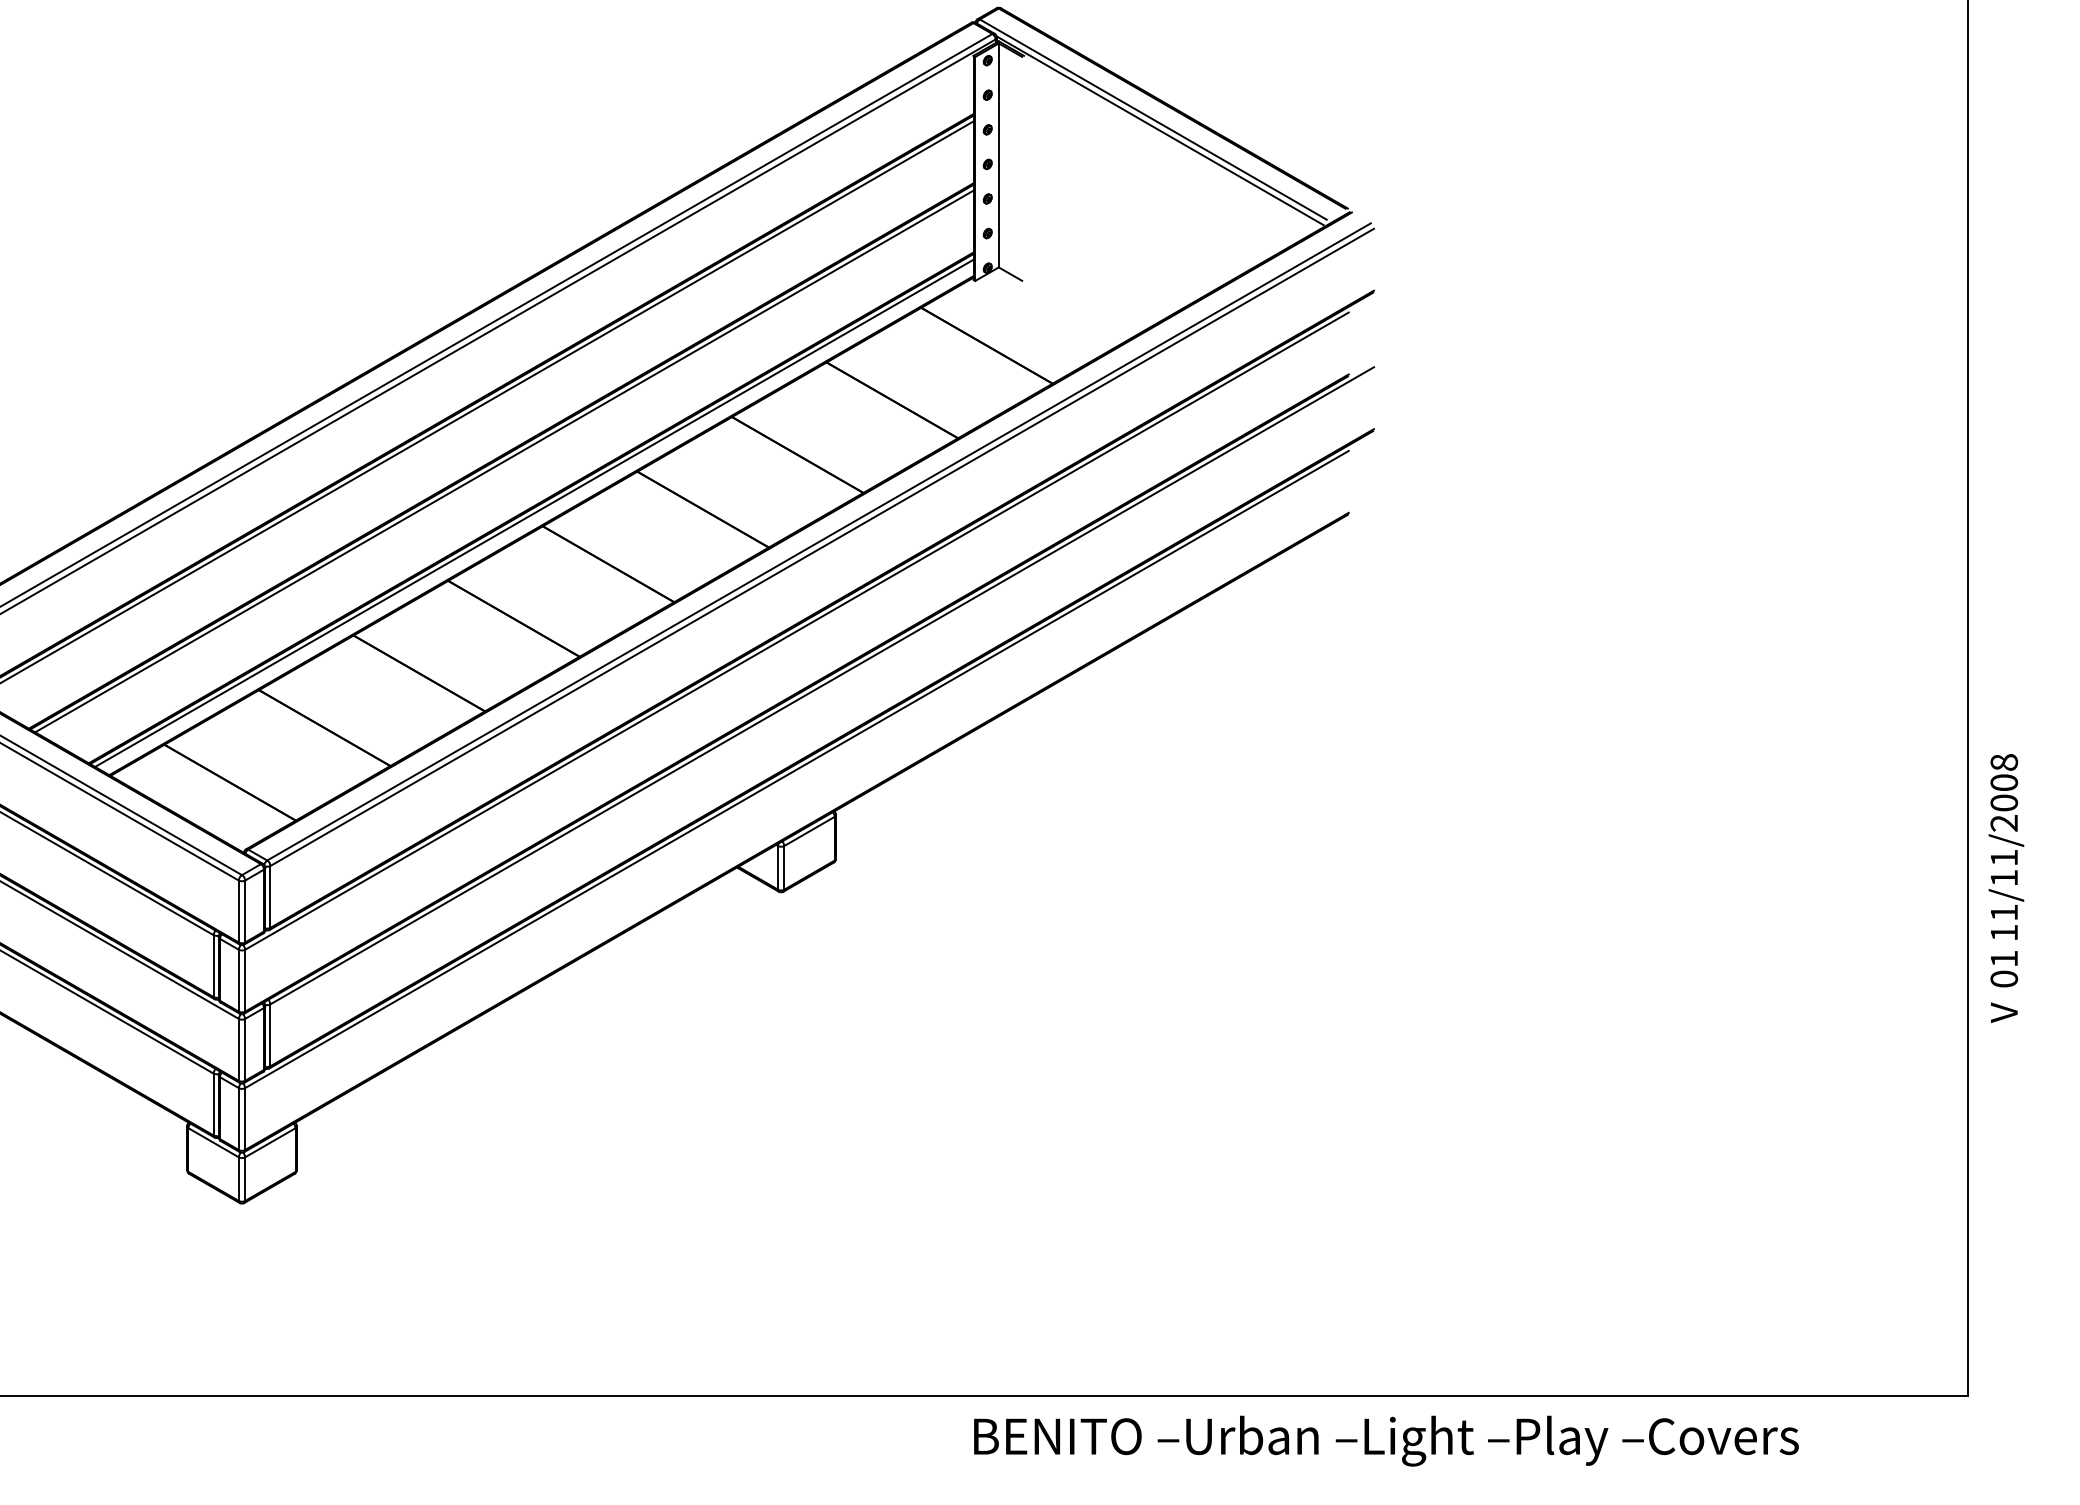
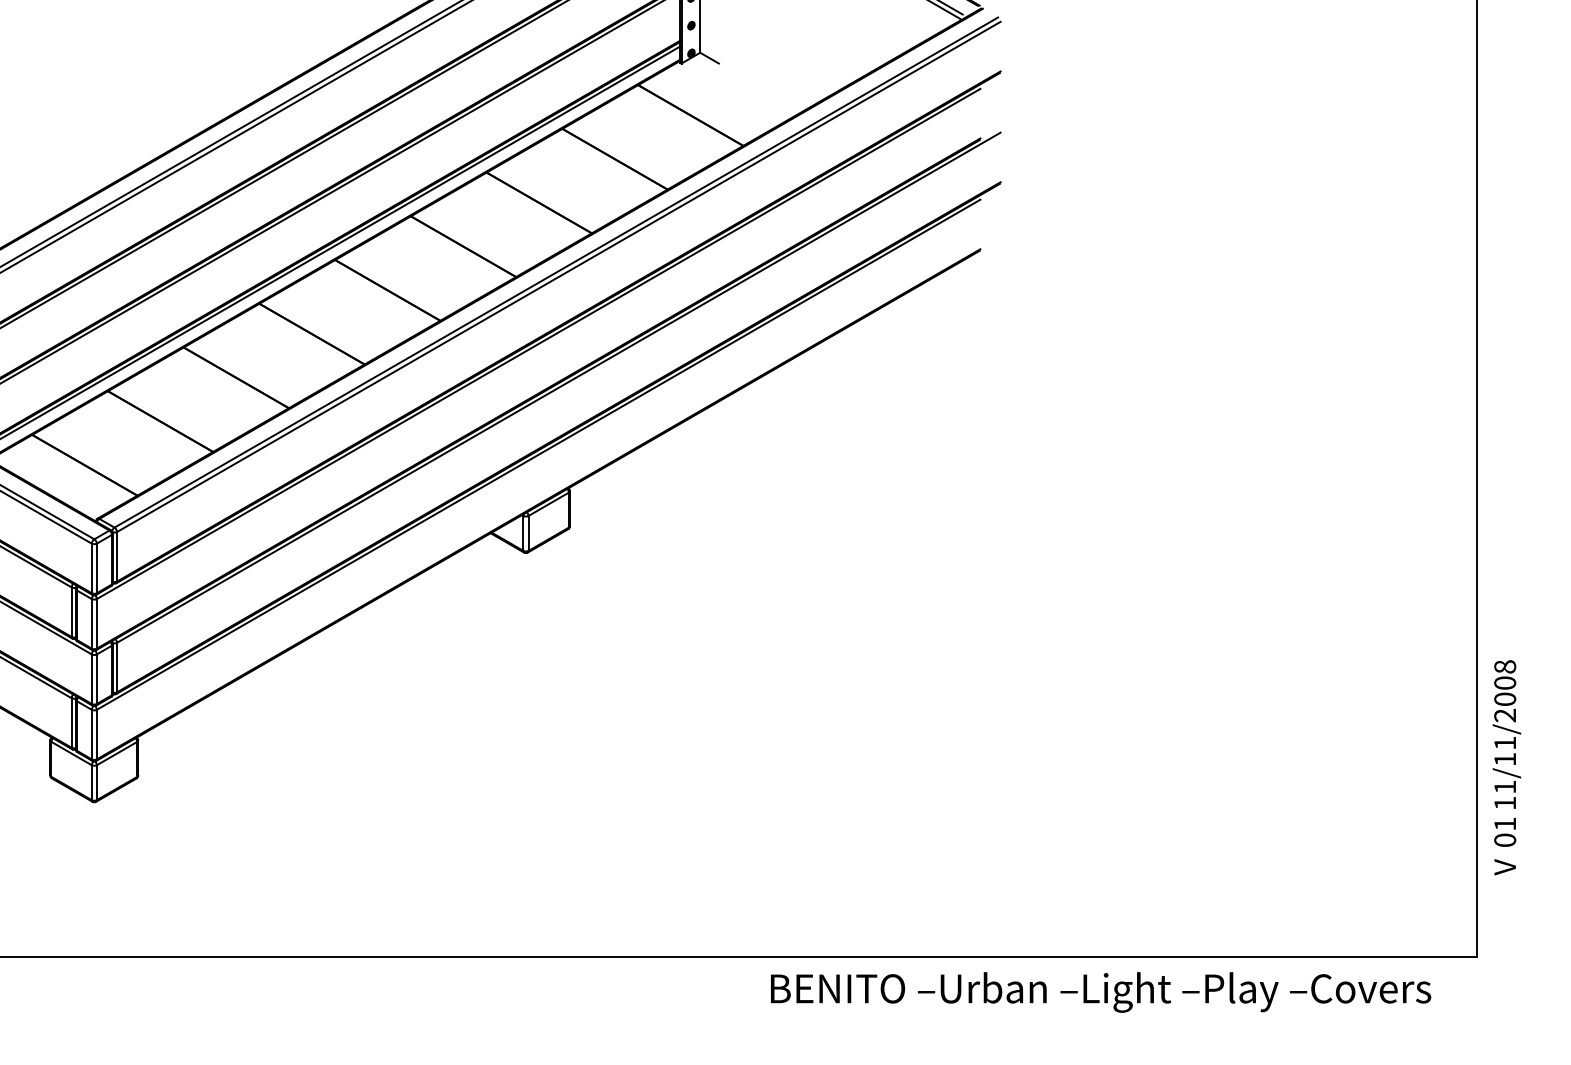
text: (2006, 888) -> (1506, 767), moved
text: (1386, 1440) -> (1101, 991), moved

